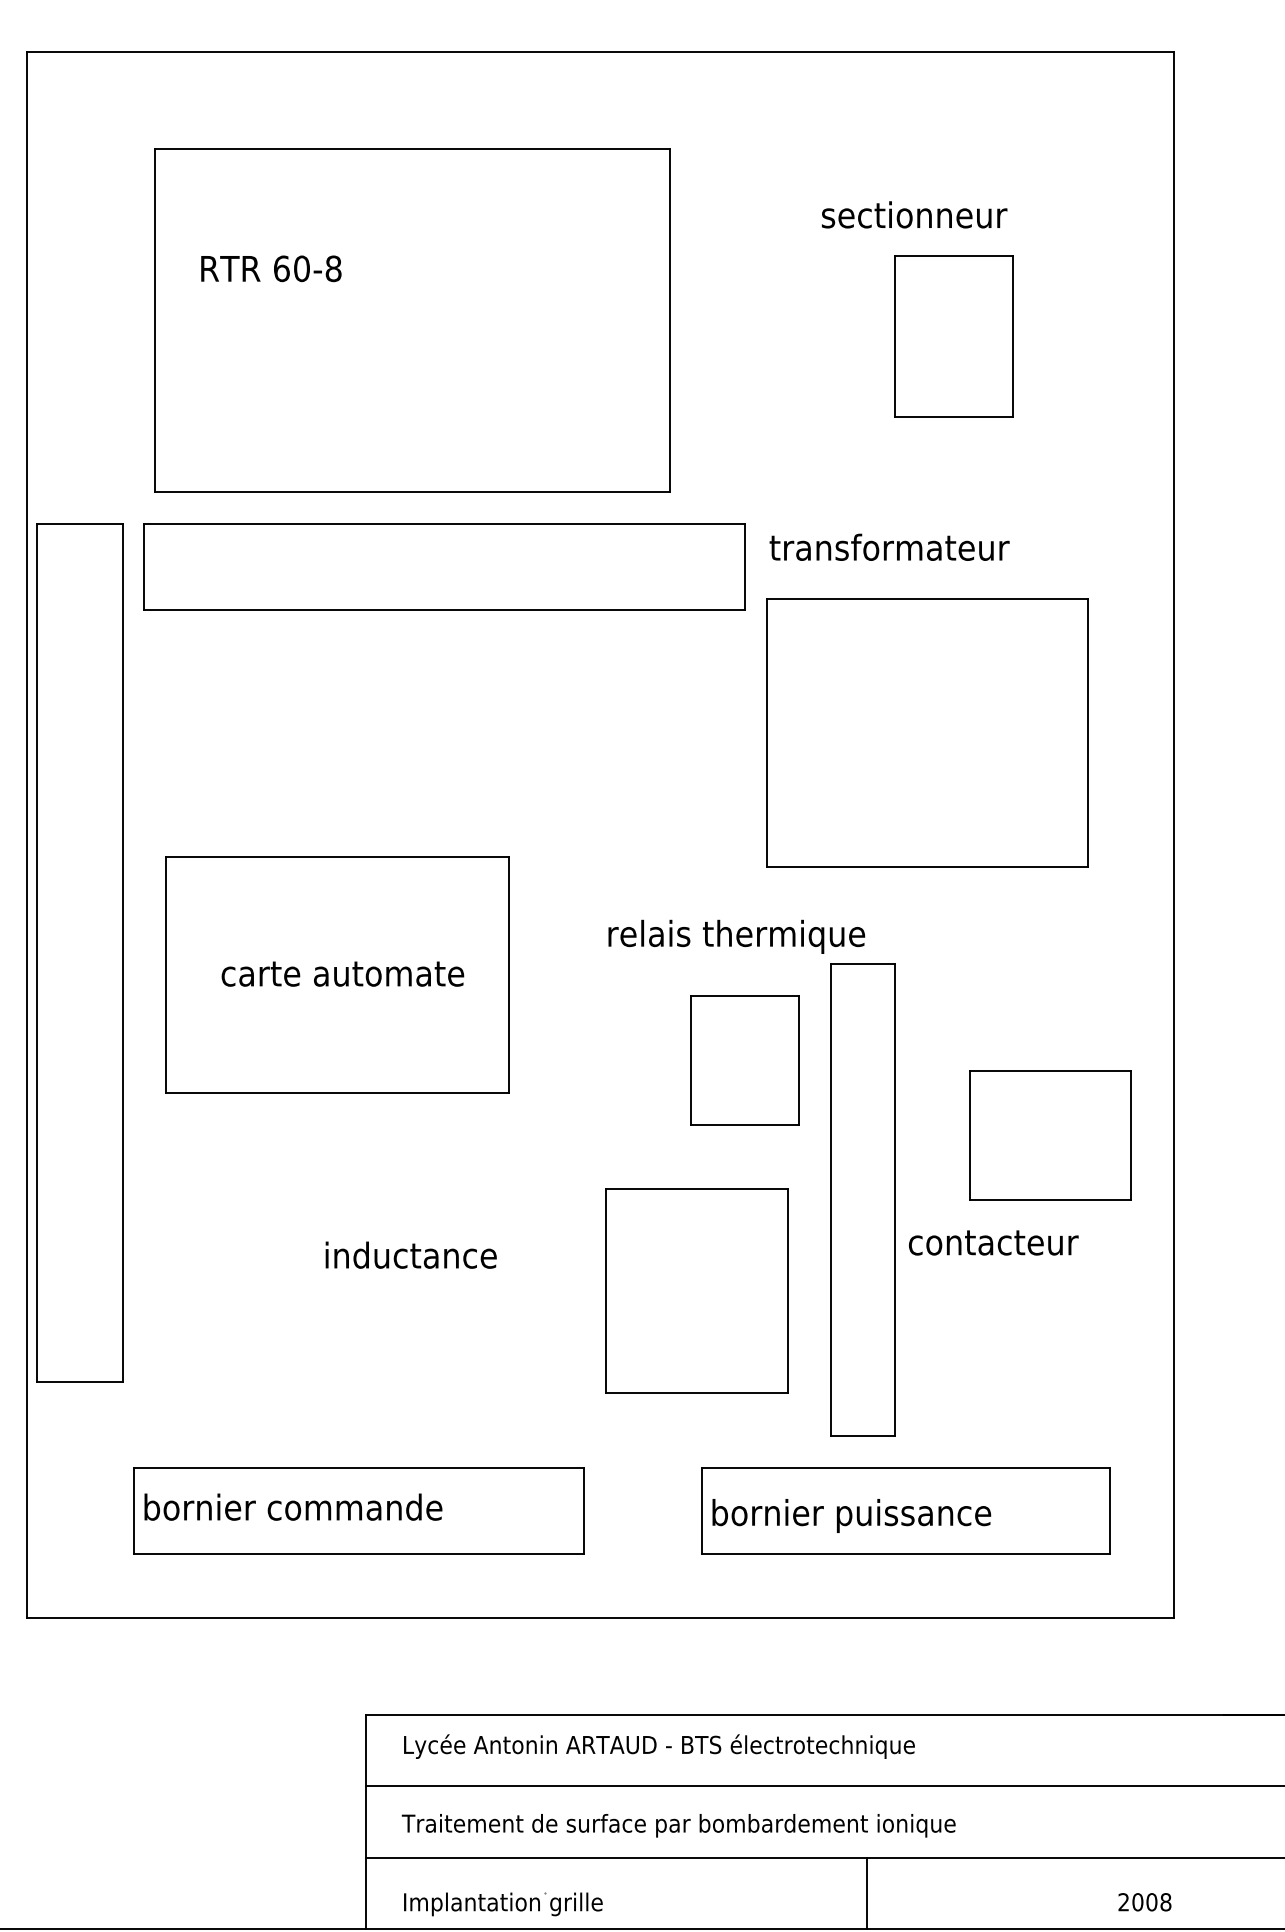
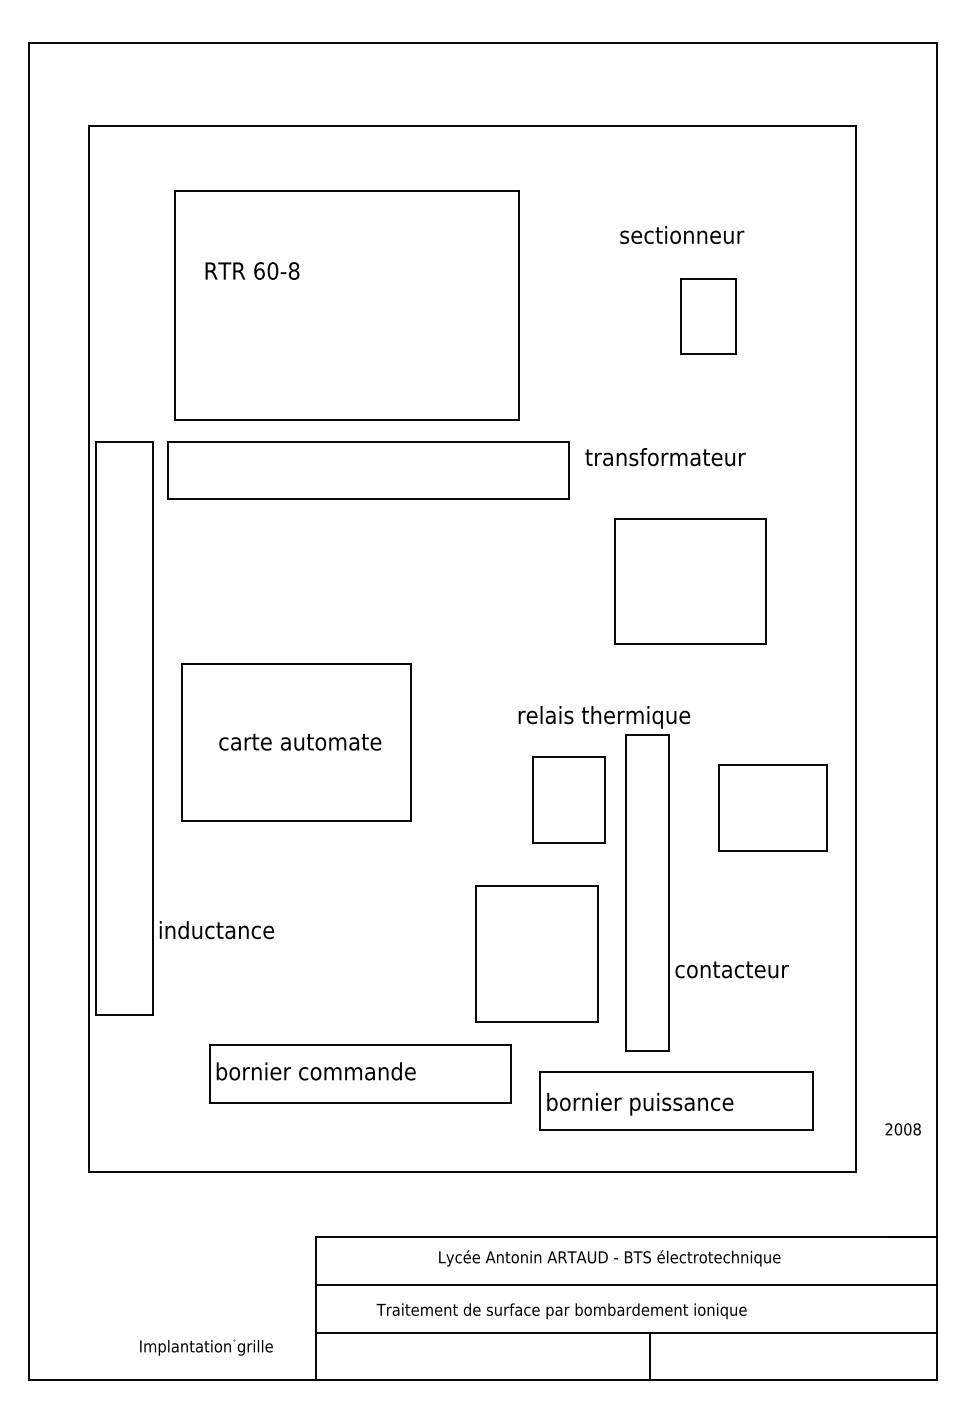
part: (953, 335) -> (708, 315), size x0.7
part: (926, 733) -> (690, 581), size x0.7
text: (736, 937) -> (604, 717), moved
part: (1049, 1134) -> (772, 807), moved
text: (992, 1242) -> (731, 969), moved
text: (410, 1255) -> (216, 930), moved
part: (359, 1510) -> (360, 1073), moved
text: (659, 1746) -> (609, 1258), moved
text: (678, 1826) -> (561, 1311), moved
text: (1143, 1902) -> (902, 1129), moved
part: (503, 1903) -> (206, 1347), moved

